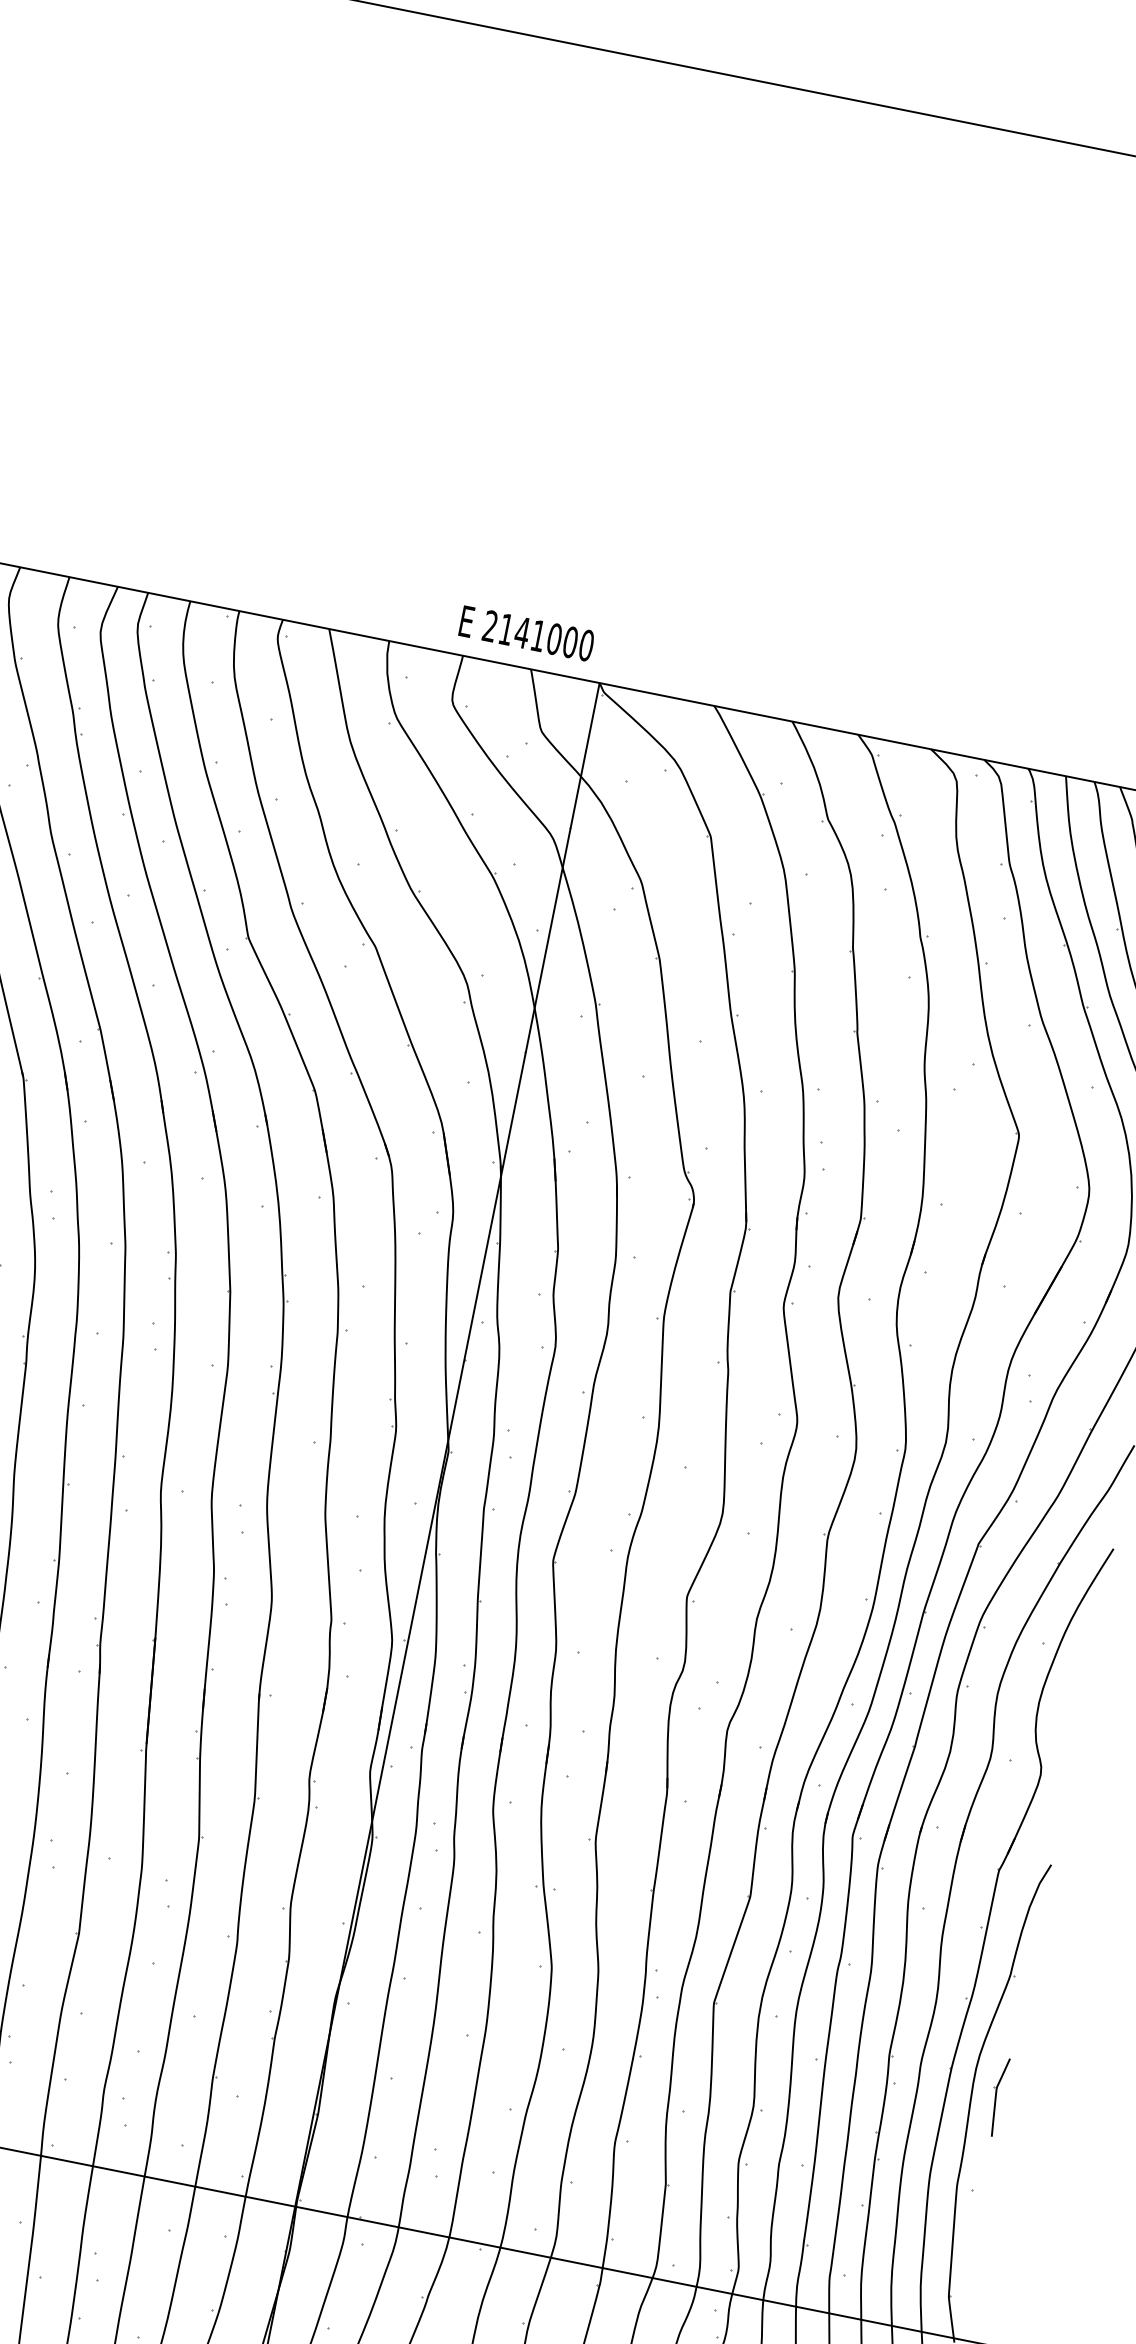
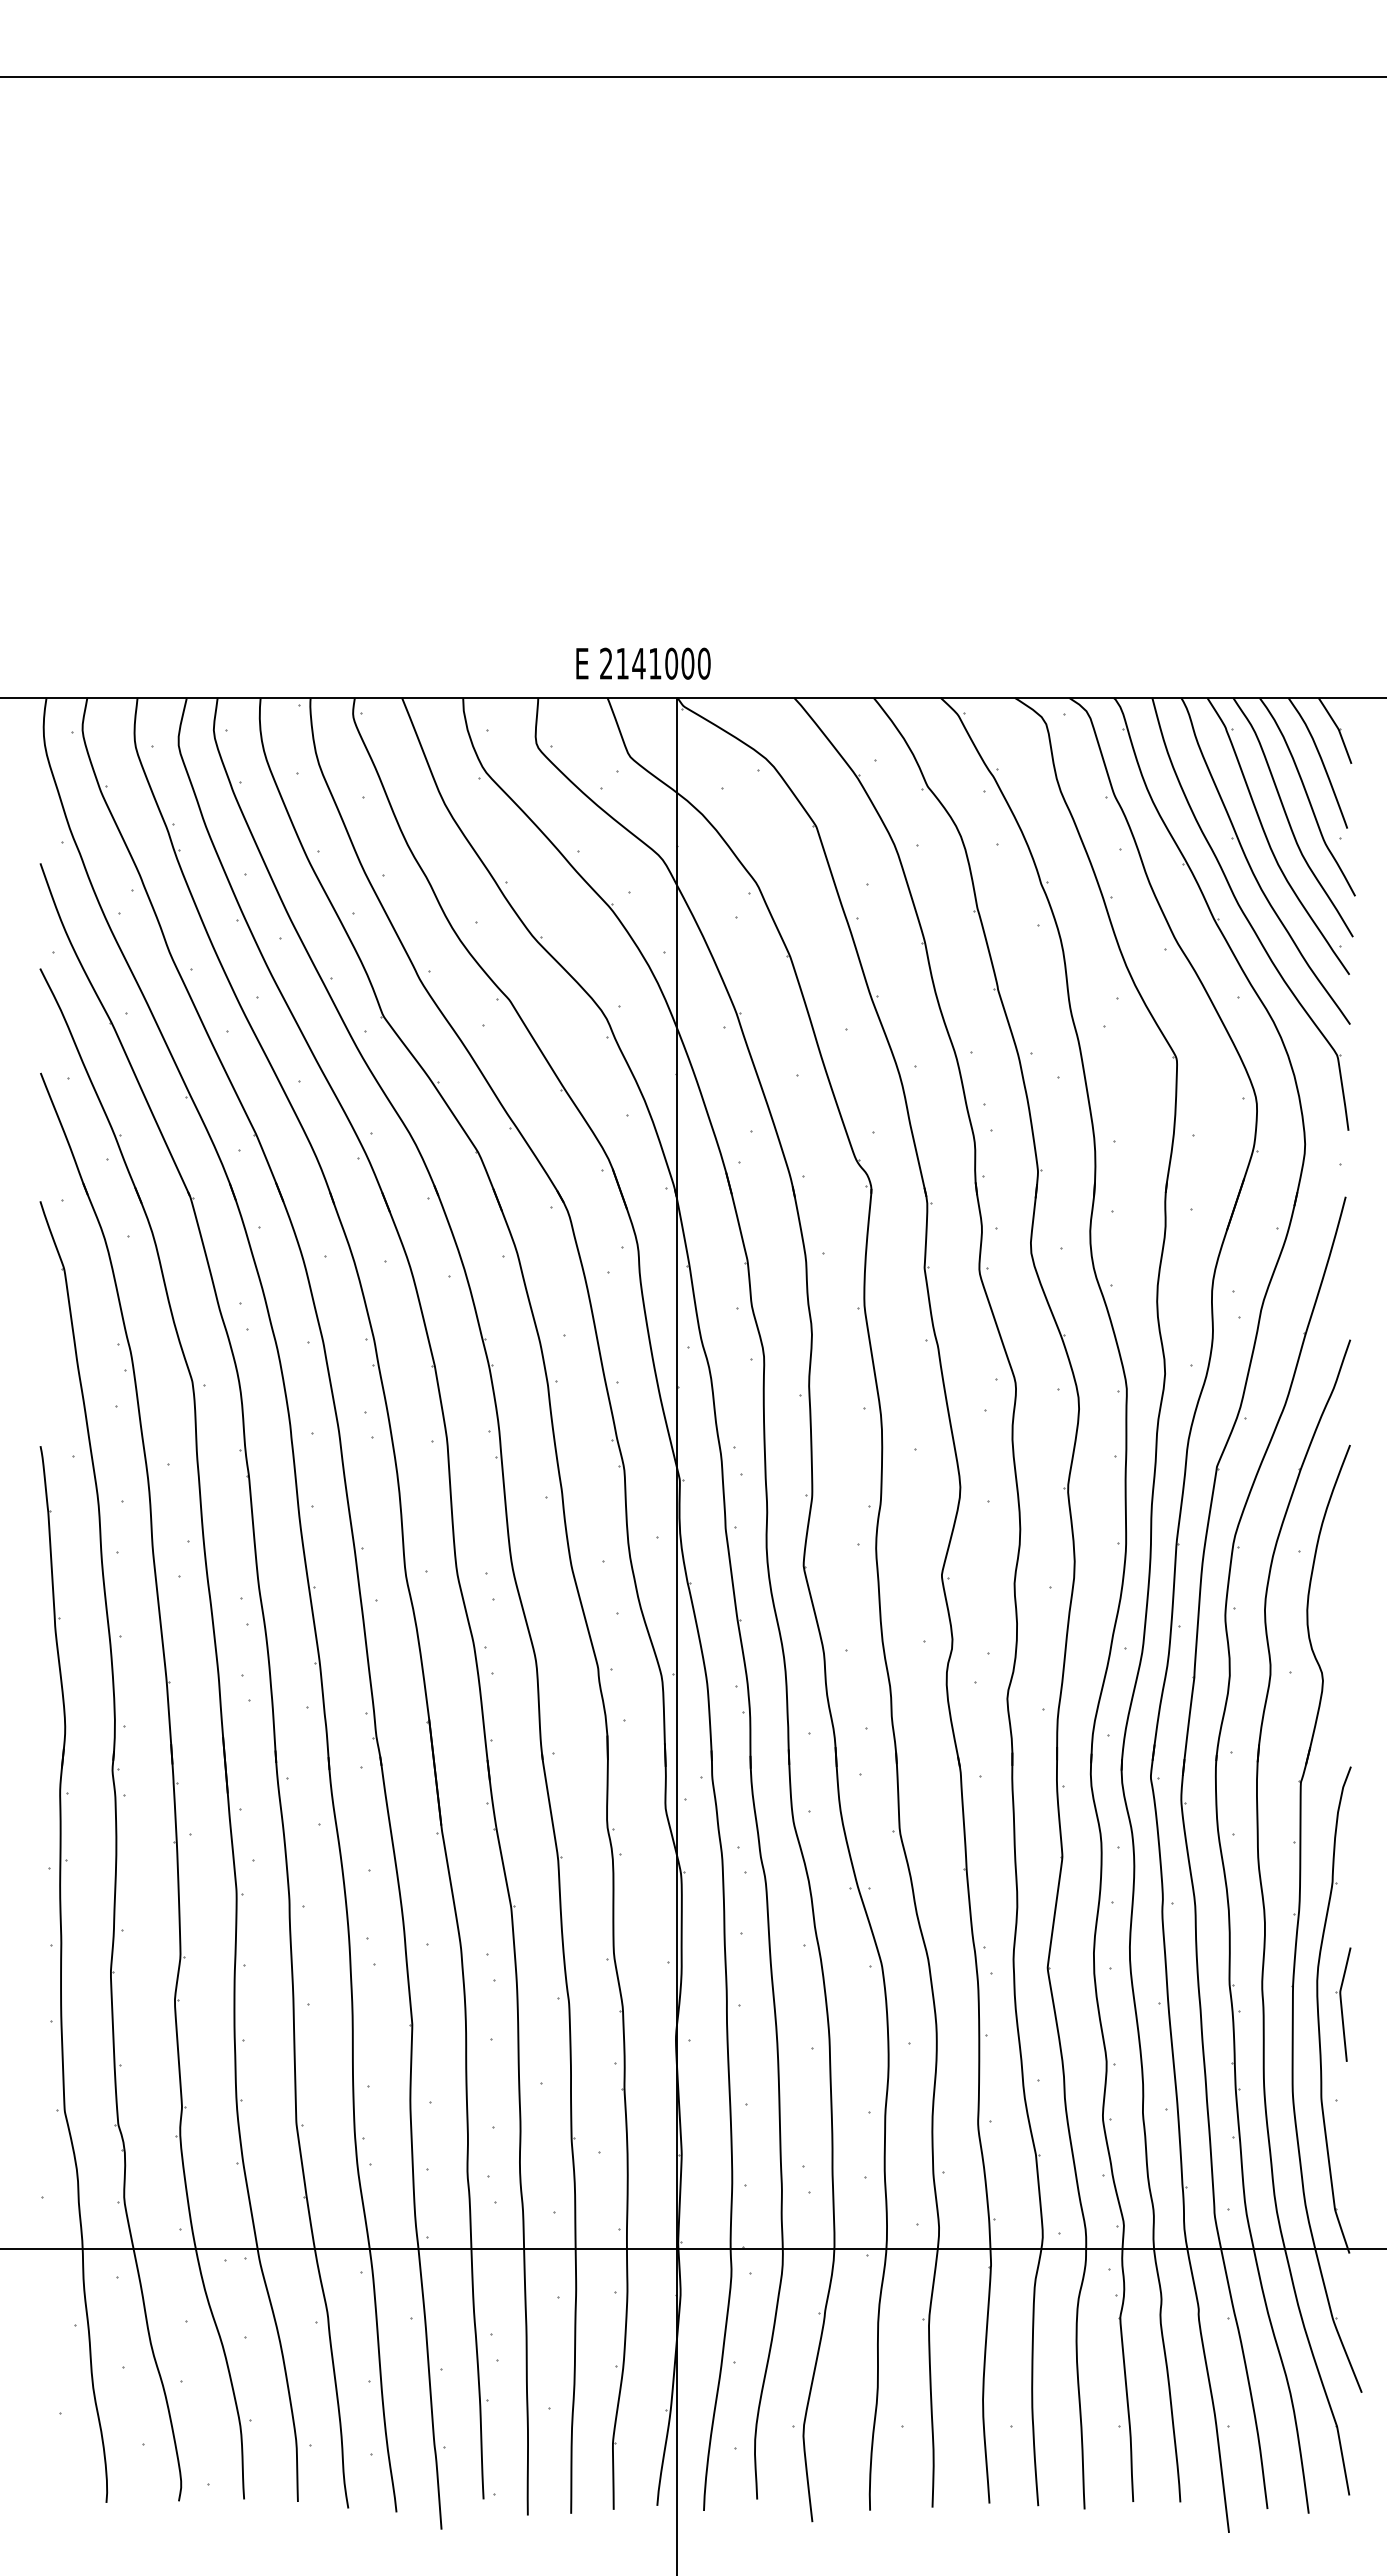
text: (526, 633) -> (643, 663), moved
part: (997, 2096) -> (1343, 2004), size x1.43

